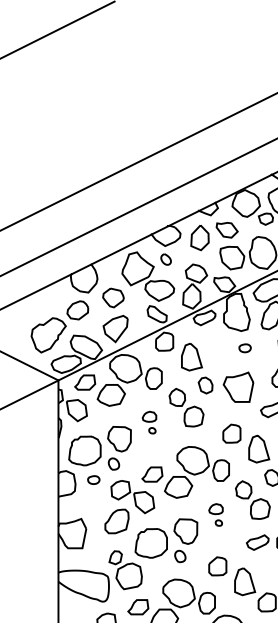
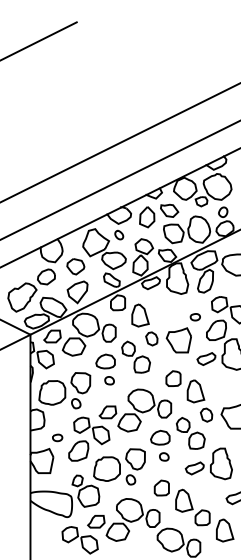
part: (244, 348) -> (194, 317), moved
part: (149, 422) -> (105, 369), size x1.67
part: (93, 479) -> (57, 437), moved
part: (216, 514) -> (160, 445), size x1.67

